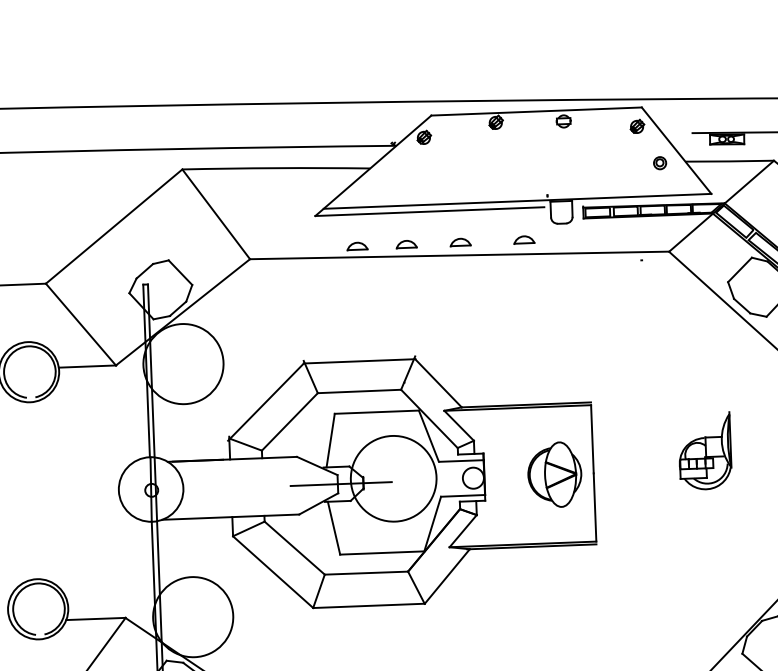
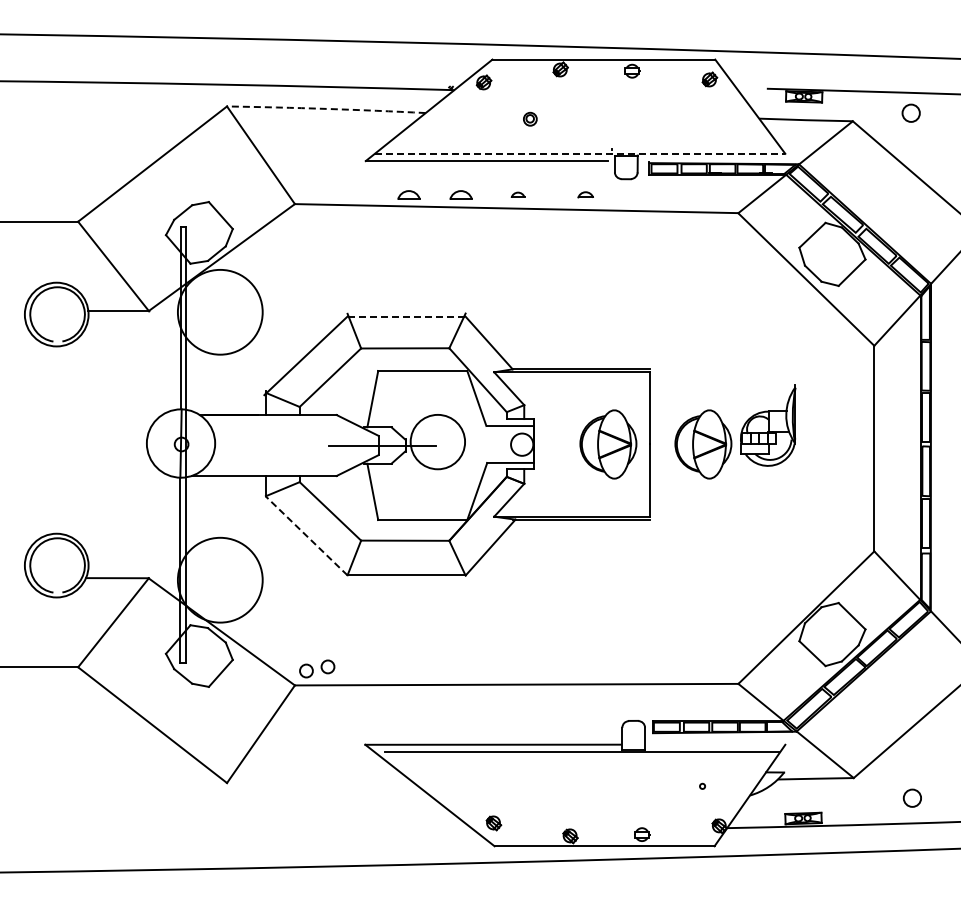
part: (660, 162) -> (530, 118), moved
arc: (276, 167) -> (326, 108), solid -> dashed
line: (517, 201) -> (580, 153), solid -> dashed
part: (524, 239) -> (585, 194), size x0.7
part: (459, 242) -> (517, 194), size x0.6
line: (360, 361) -> (407, 316), solid -> dashed
part: (644, 471) -> (703, 444), added
circle: (393, 478) -> (437, 441), size x0.6
line: (272, 571) -> (306, 535), solid -> dashed

